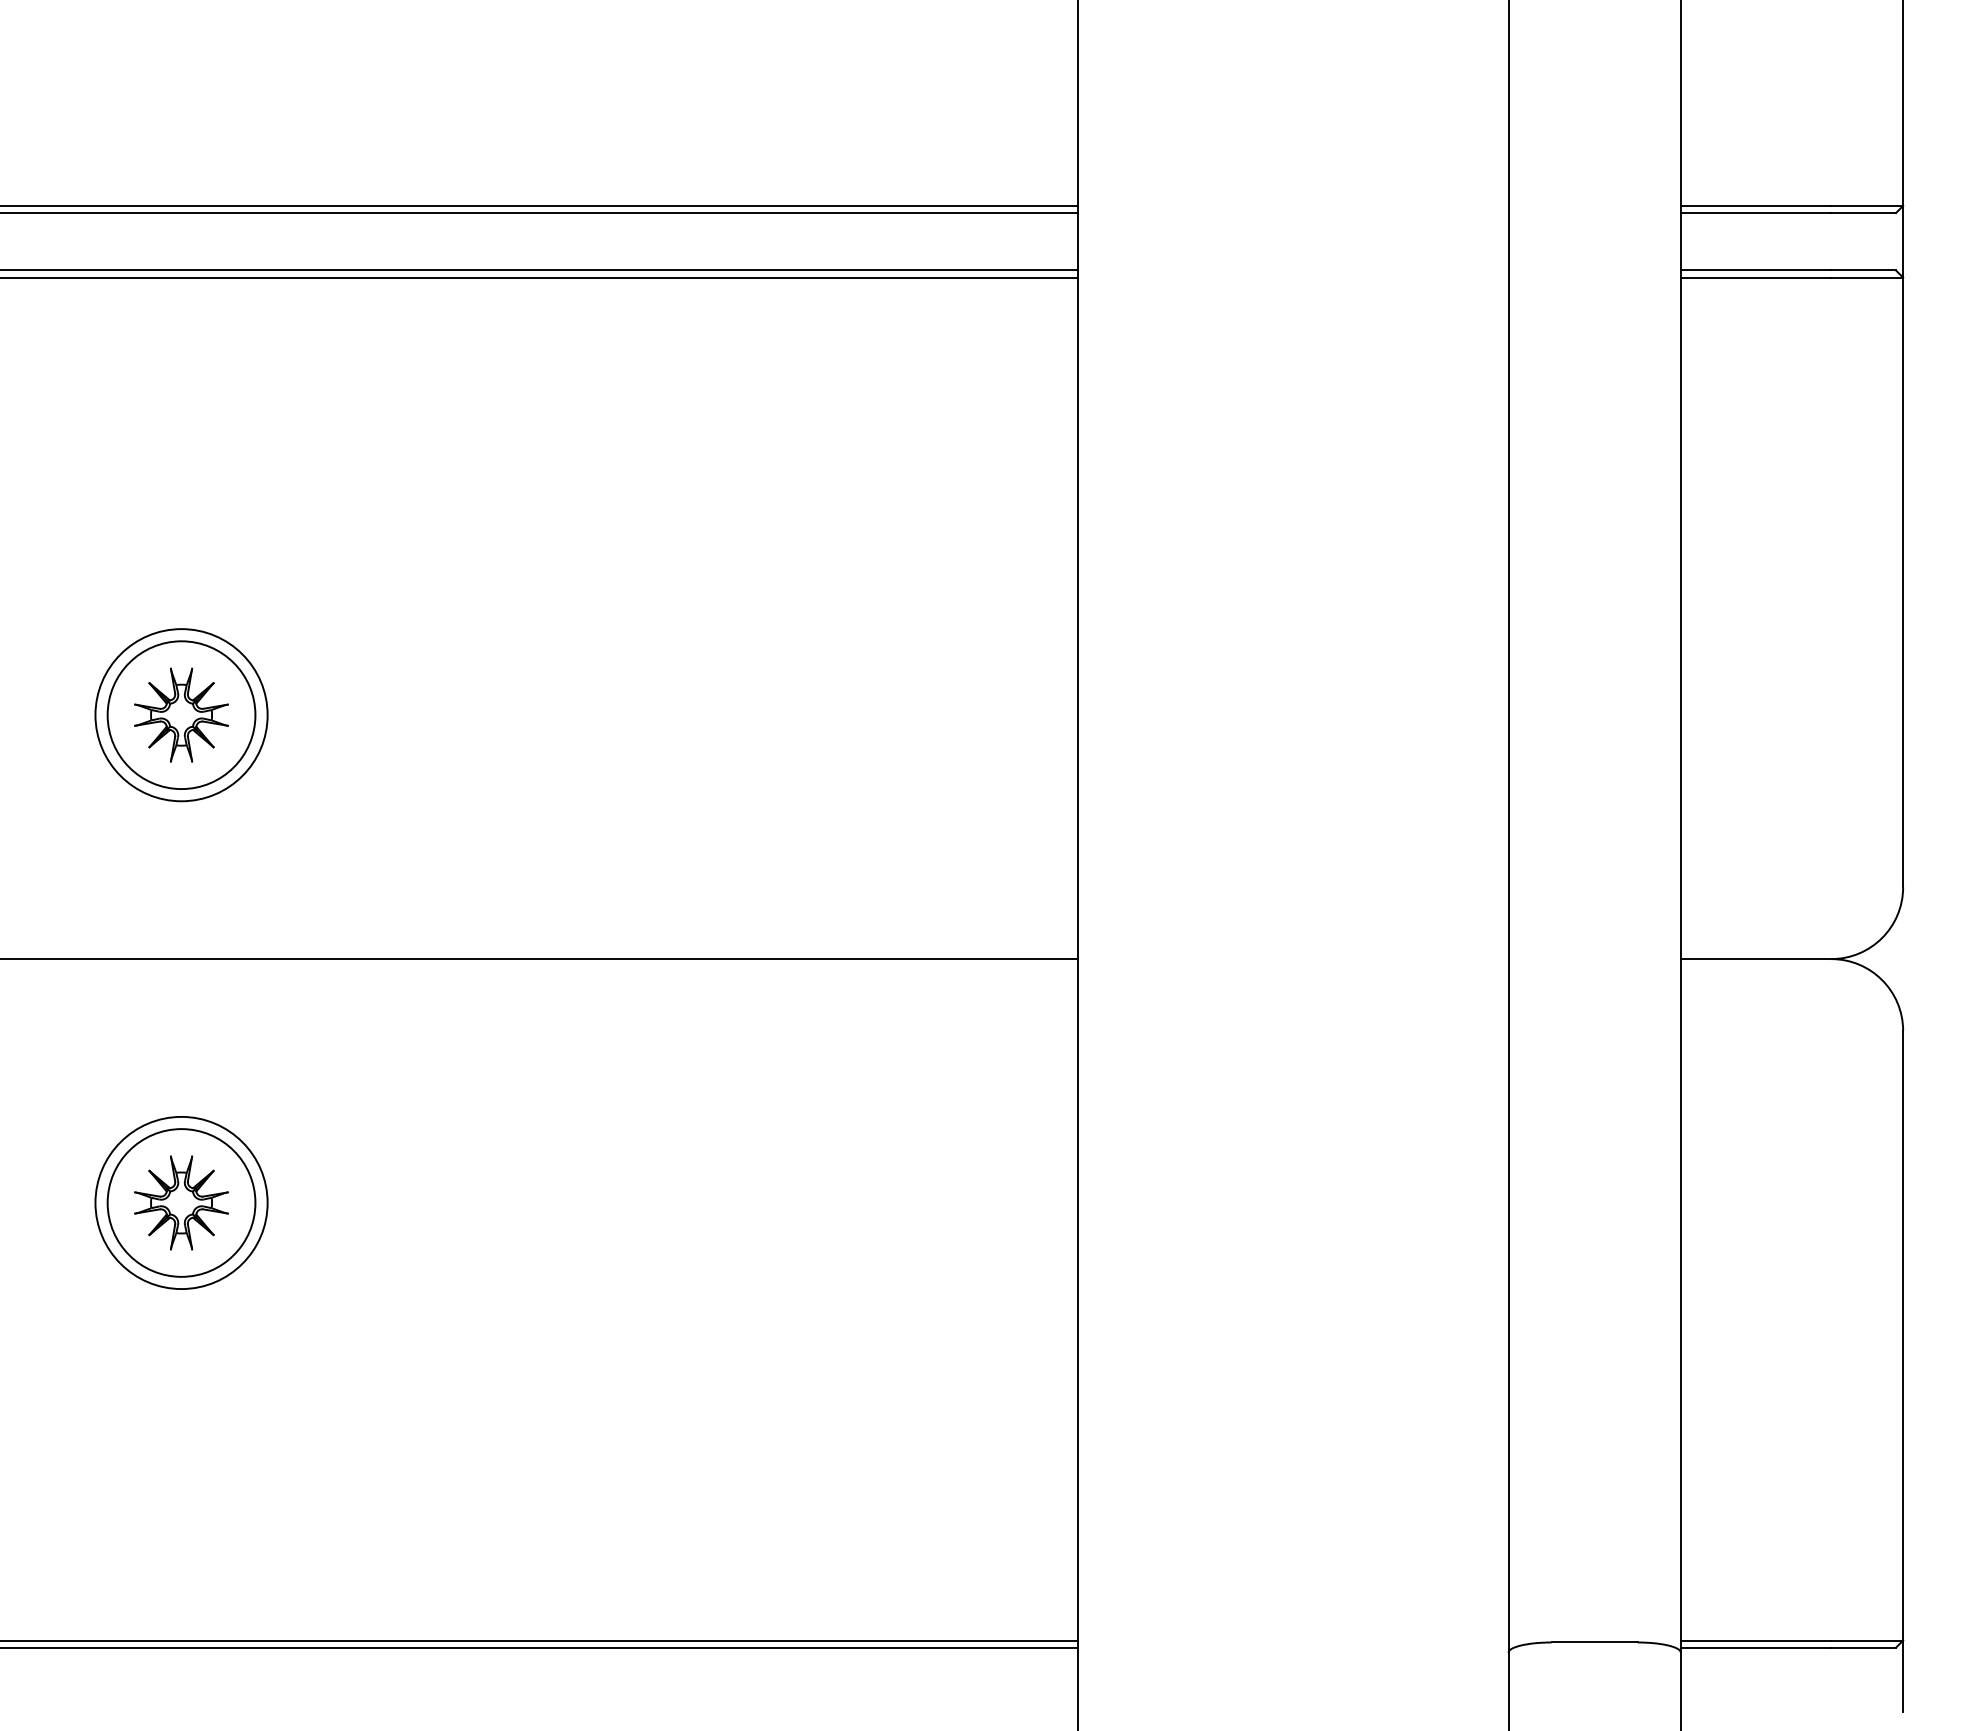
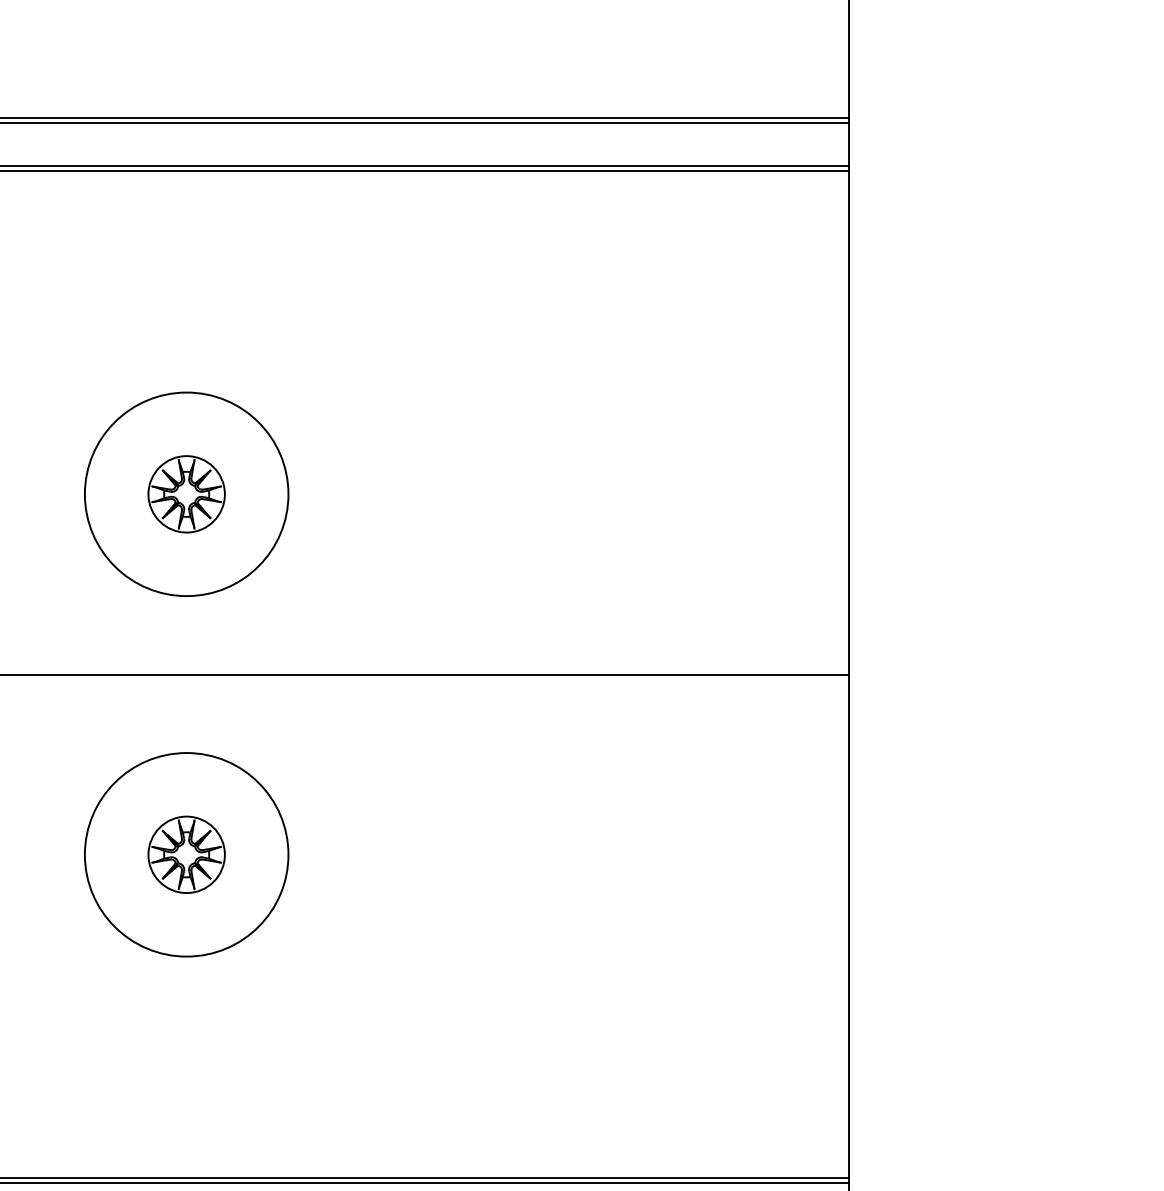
circle: (181, 715) -> (186, 494), size x0.7
circle: (181, 715) -> (186, 494), size x1.6
circle: (181, 1202) -> (186, 854), size x0.7
circle: (181, 1202) -> (186, 854), size x1.6

